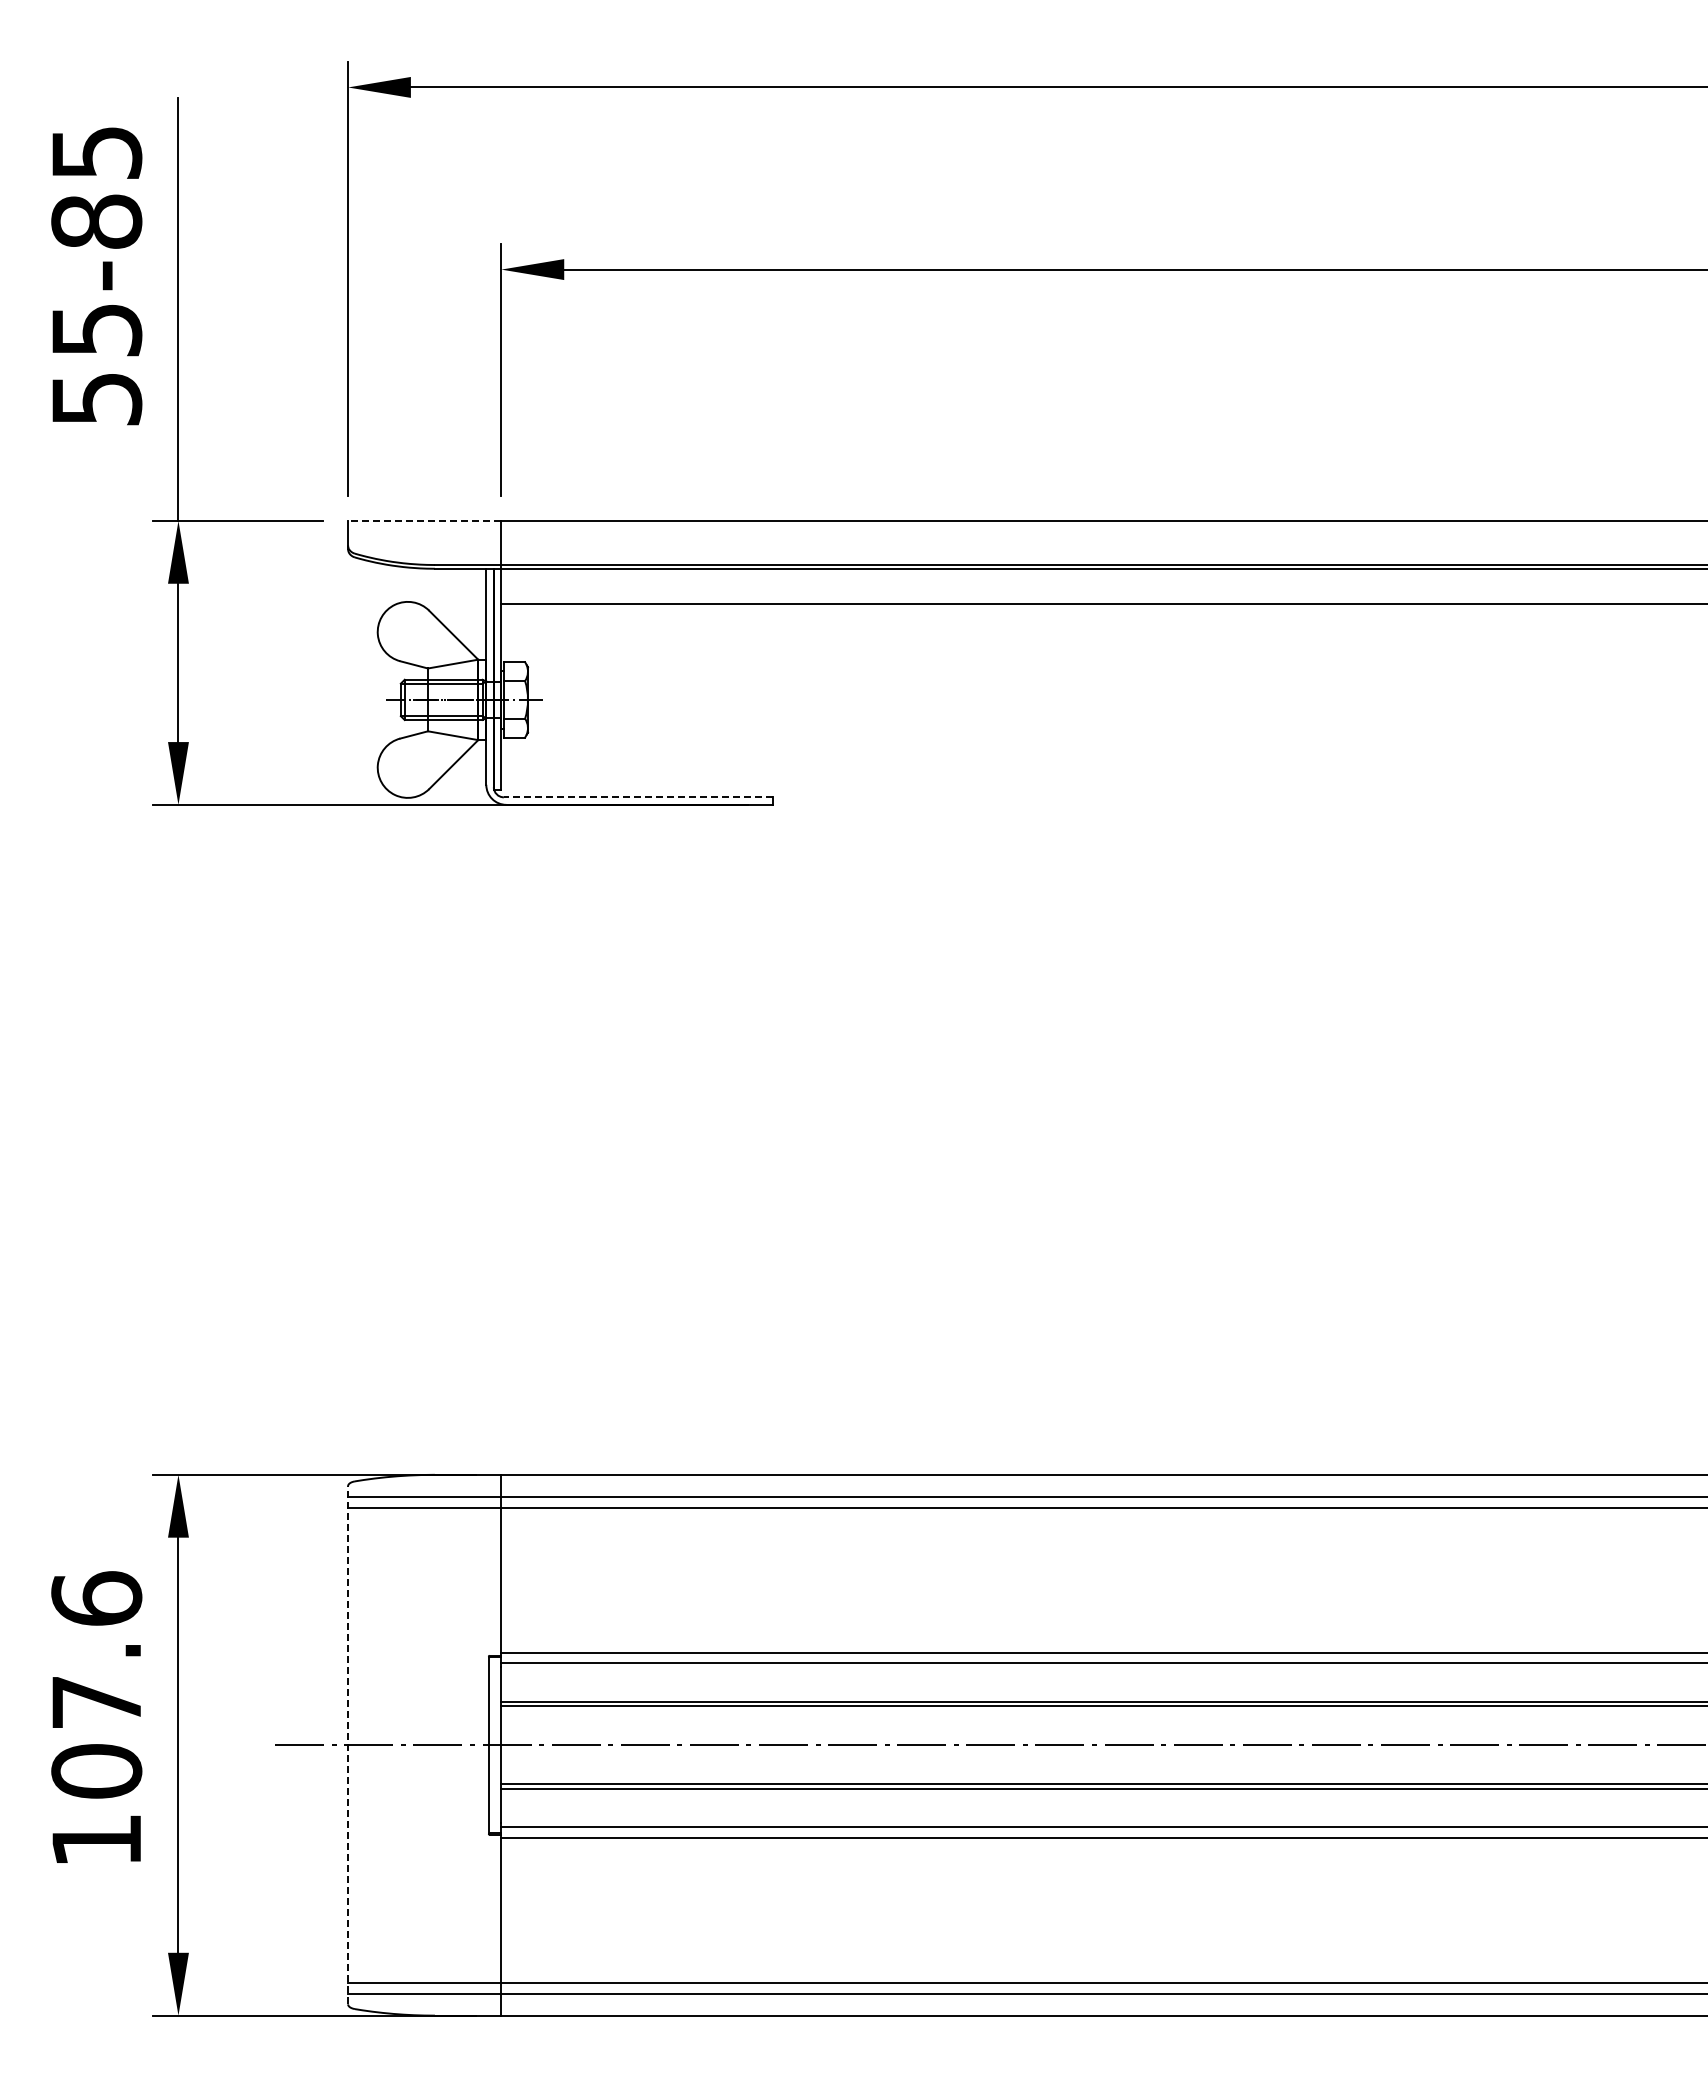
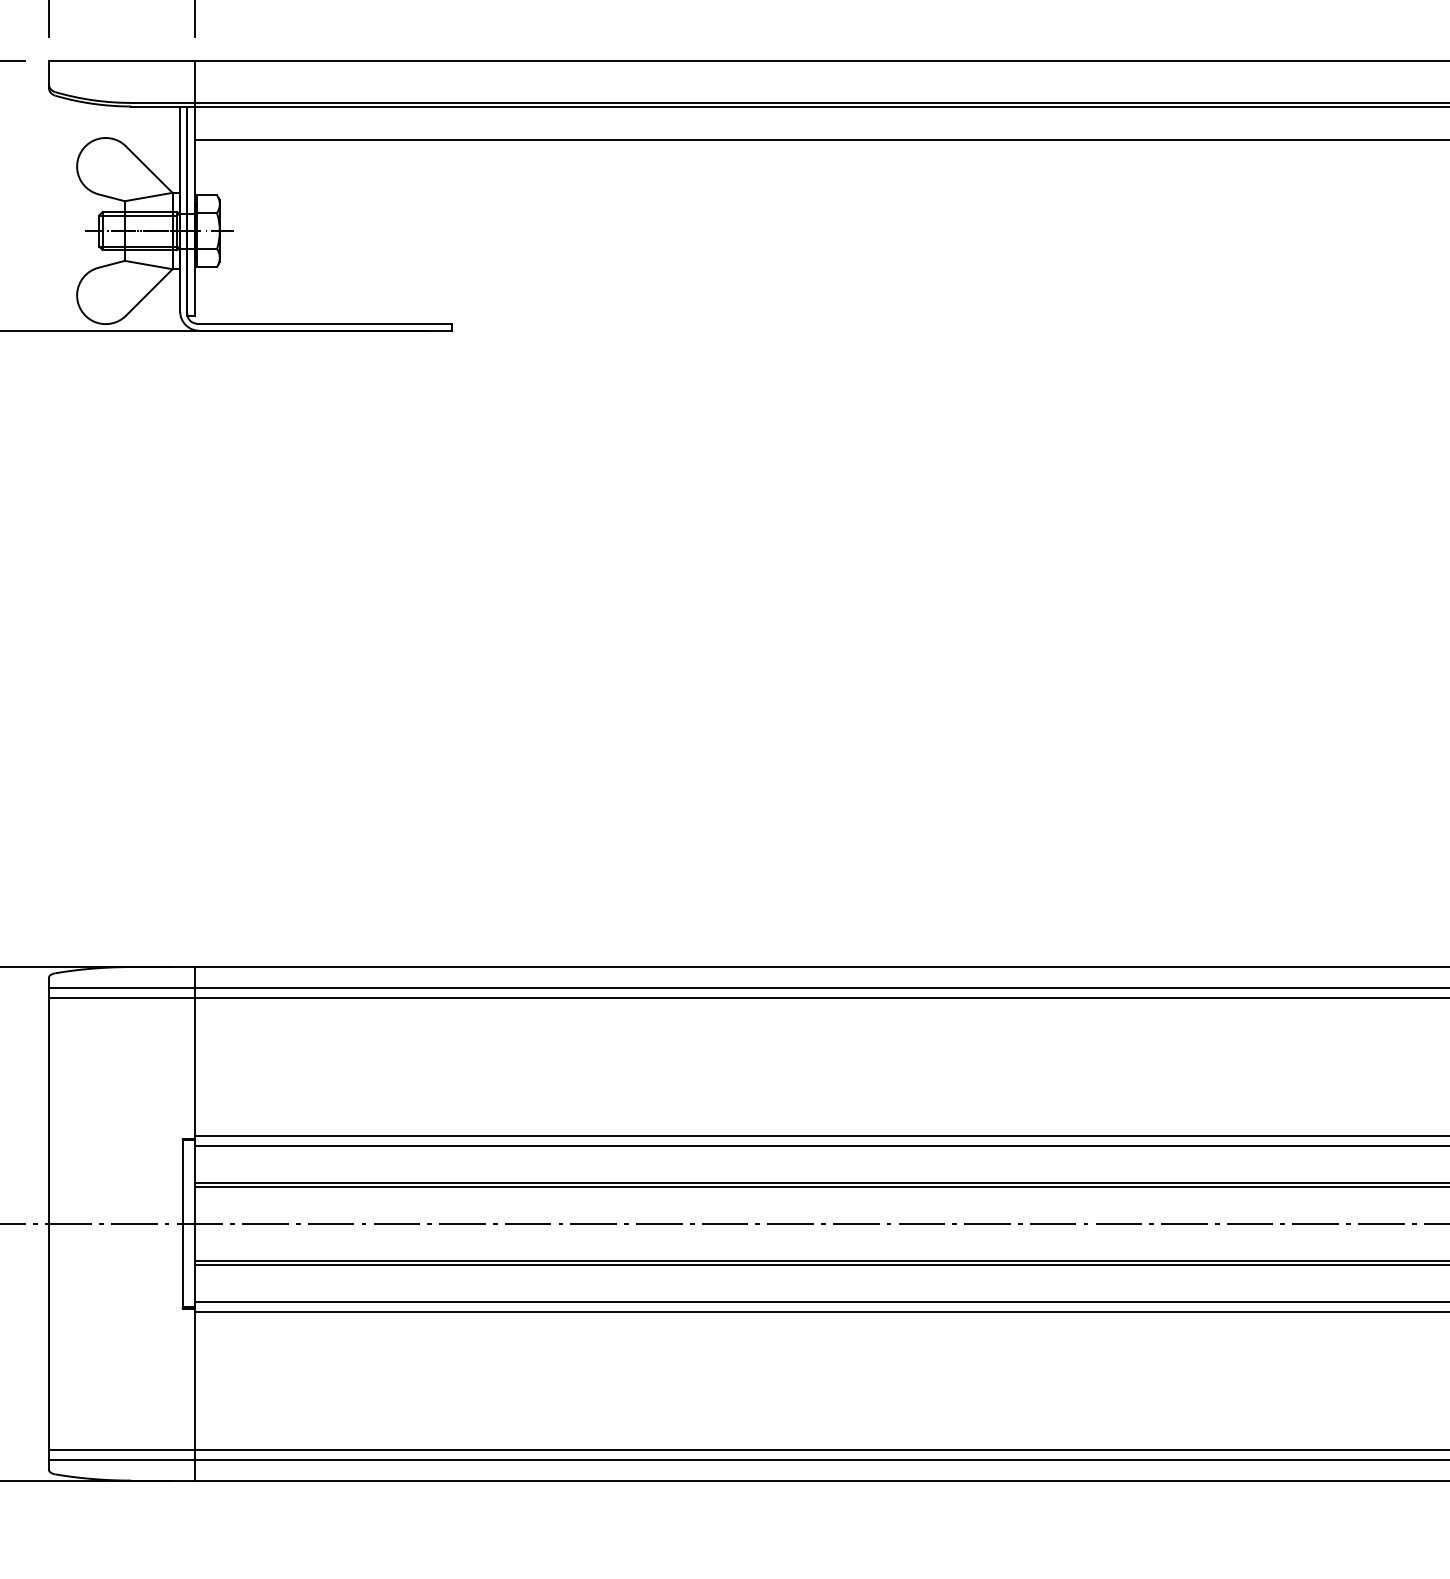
line: (424, 520) -> (121, 60), dashed -> solid
line: (637, 797) -> (323, 323), dashed -> solid
line: (348, 1744) -> (49, 1223), dashed -> solid

